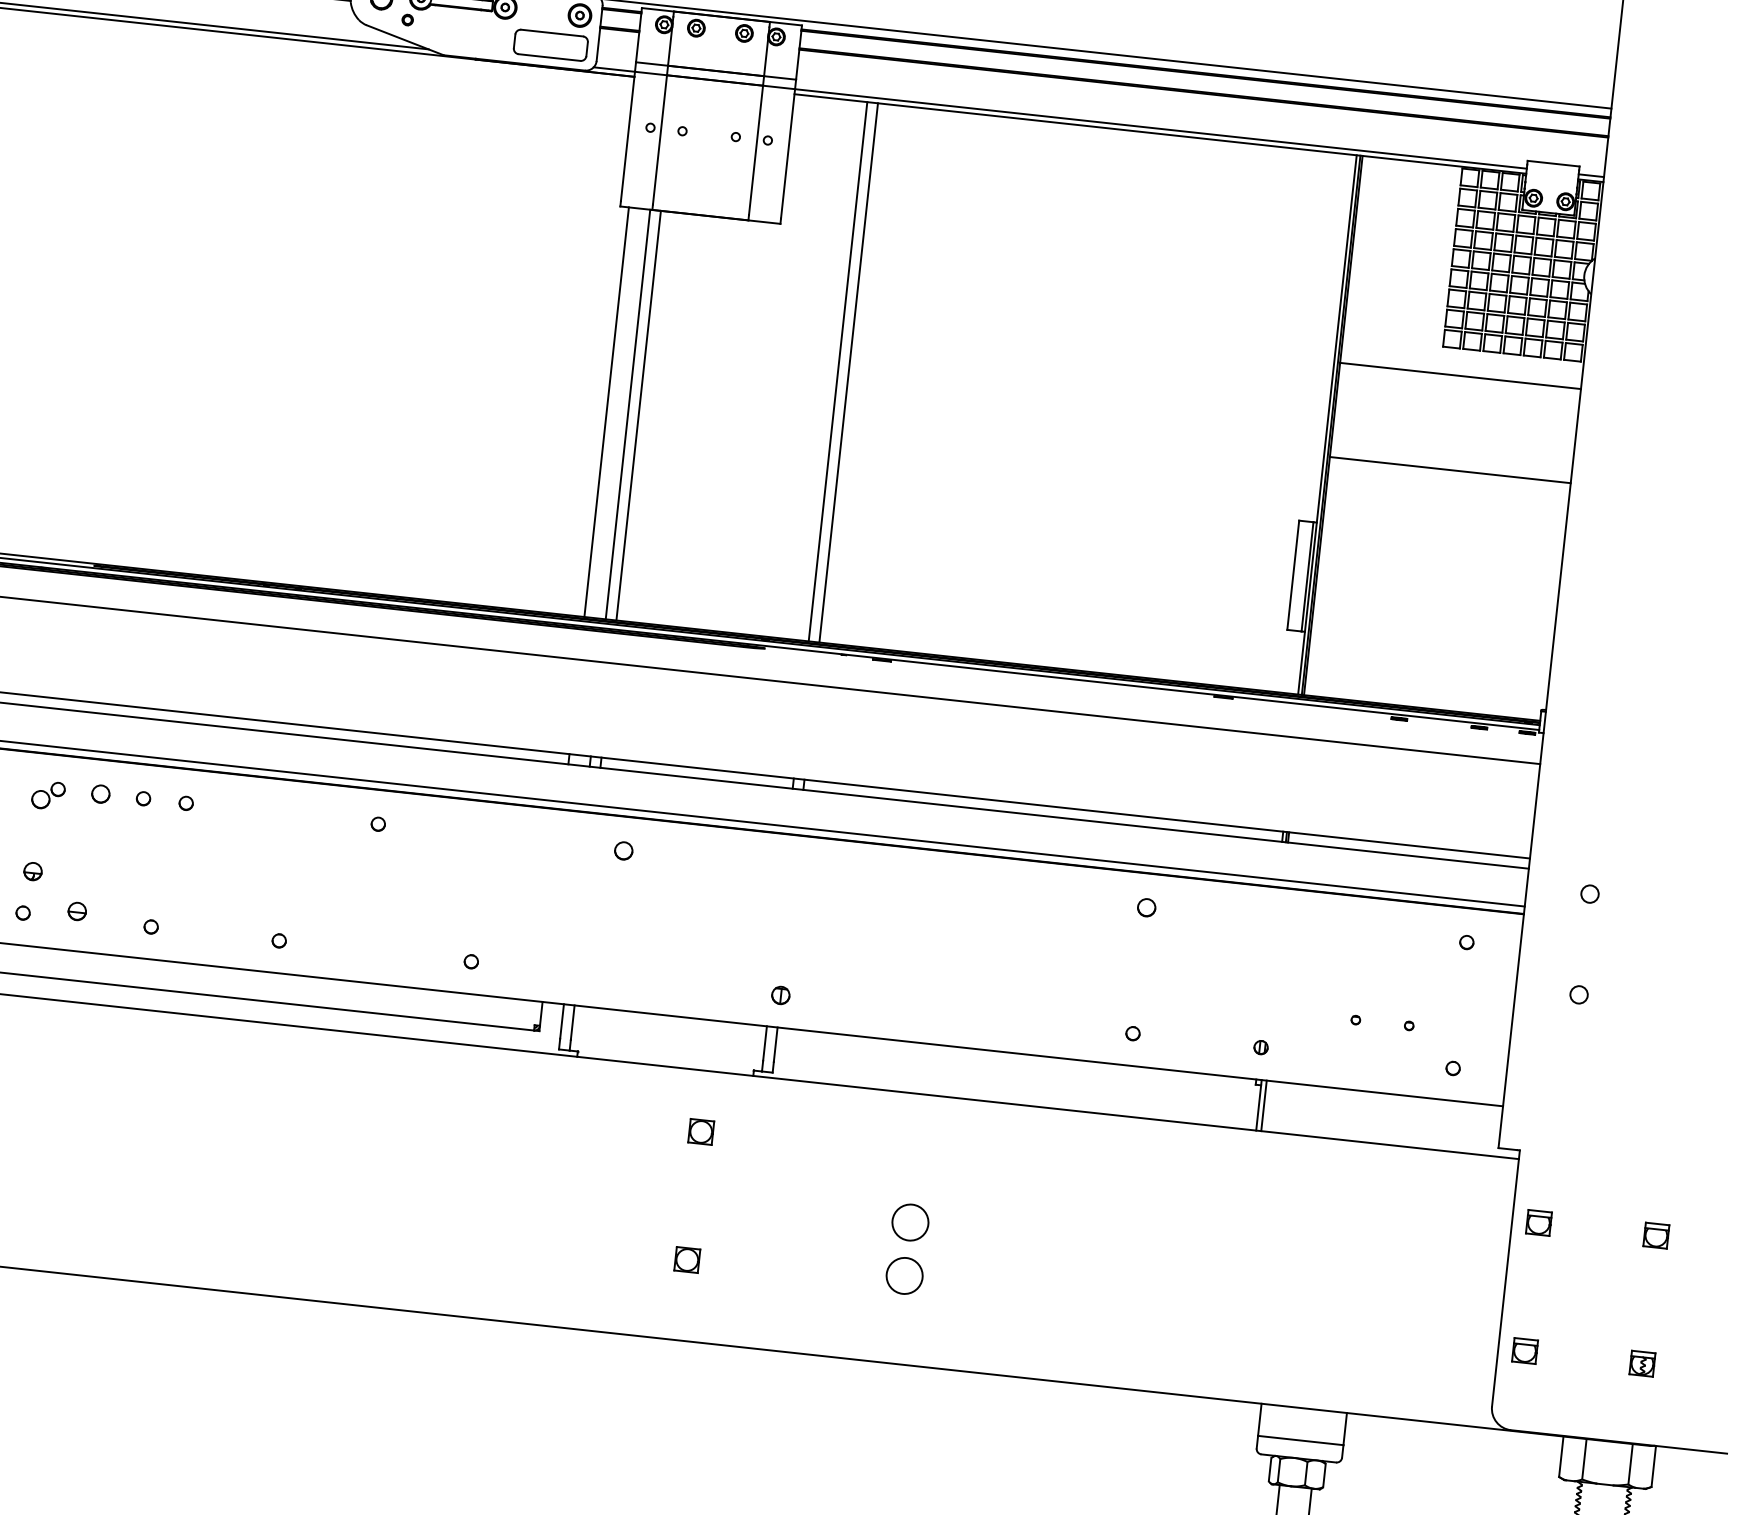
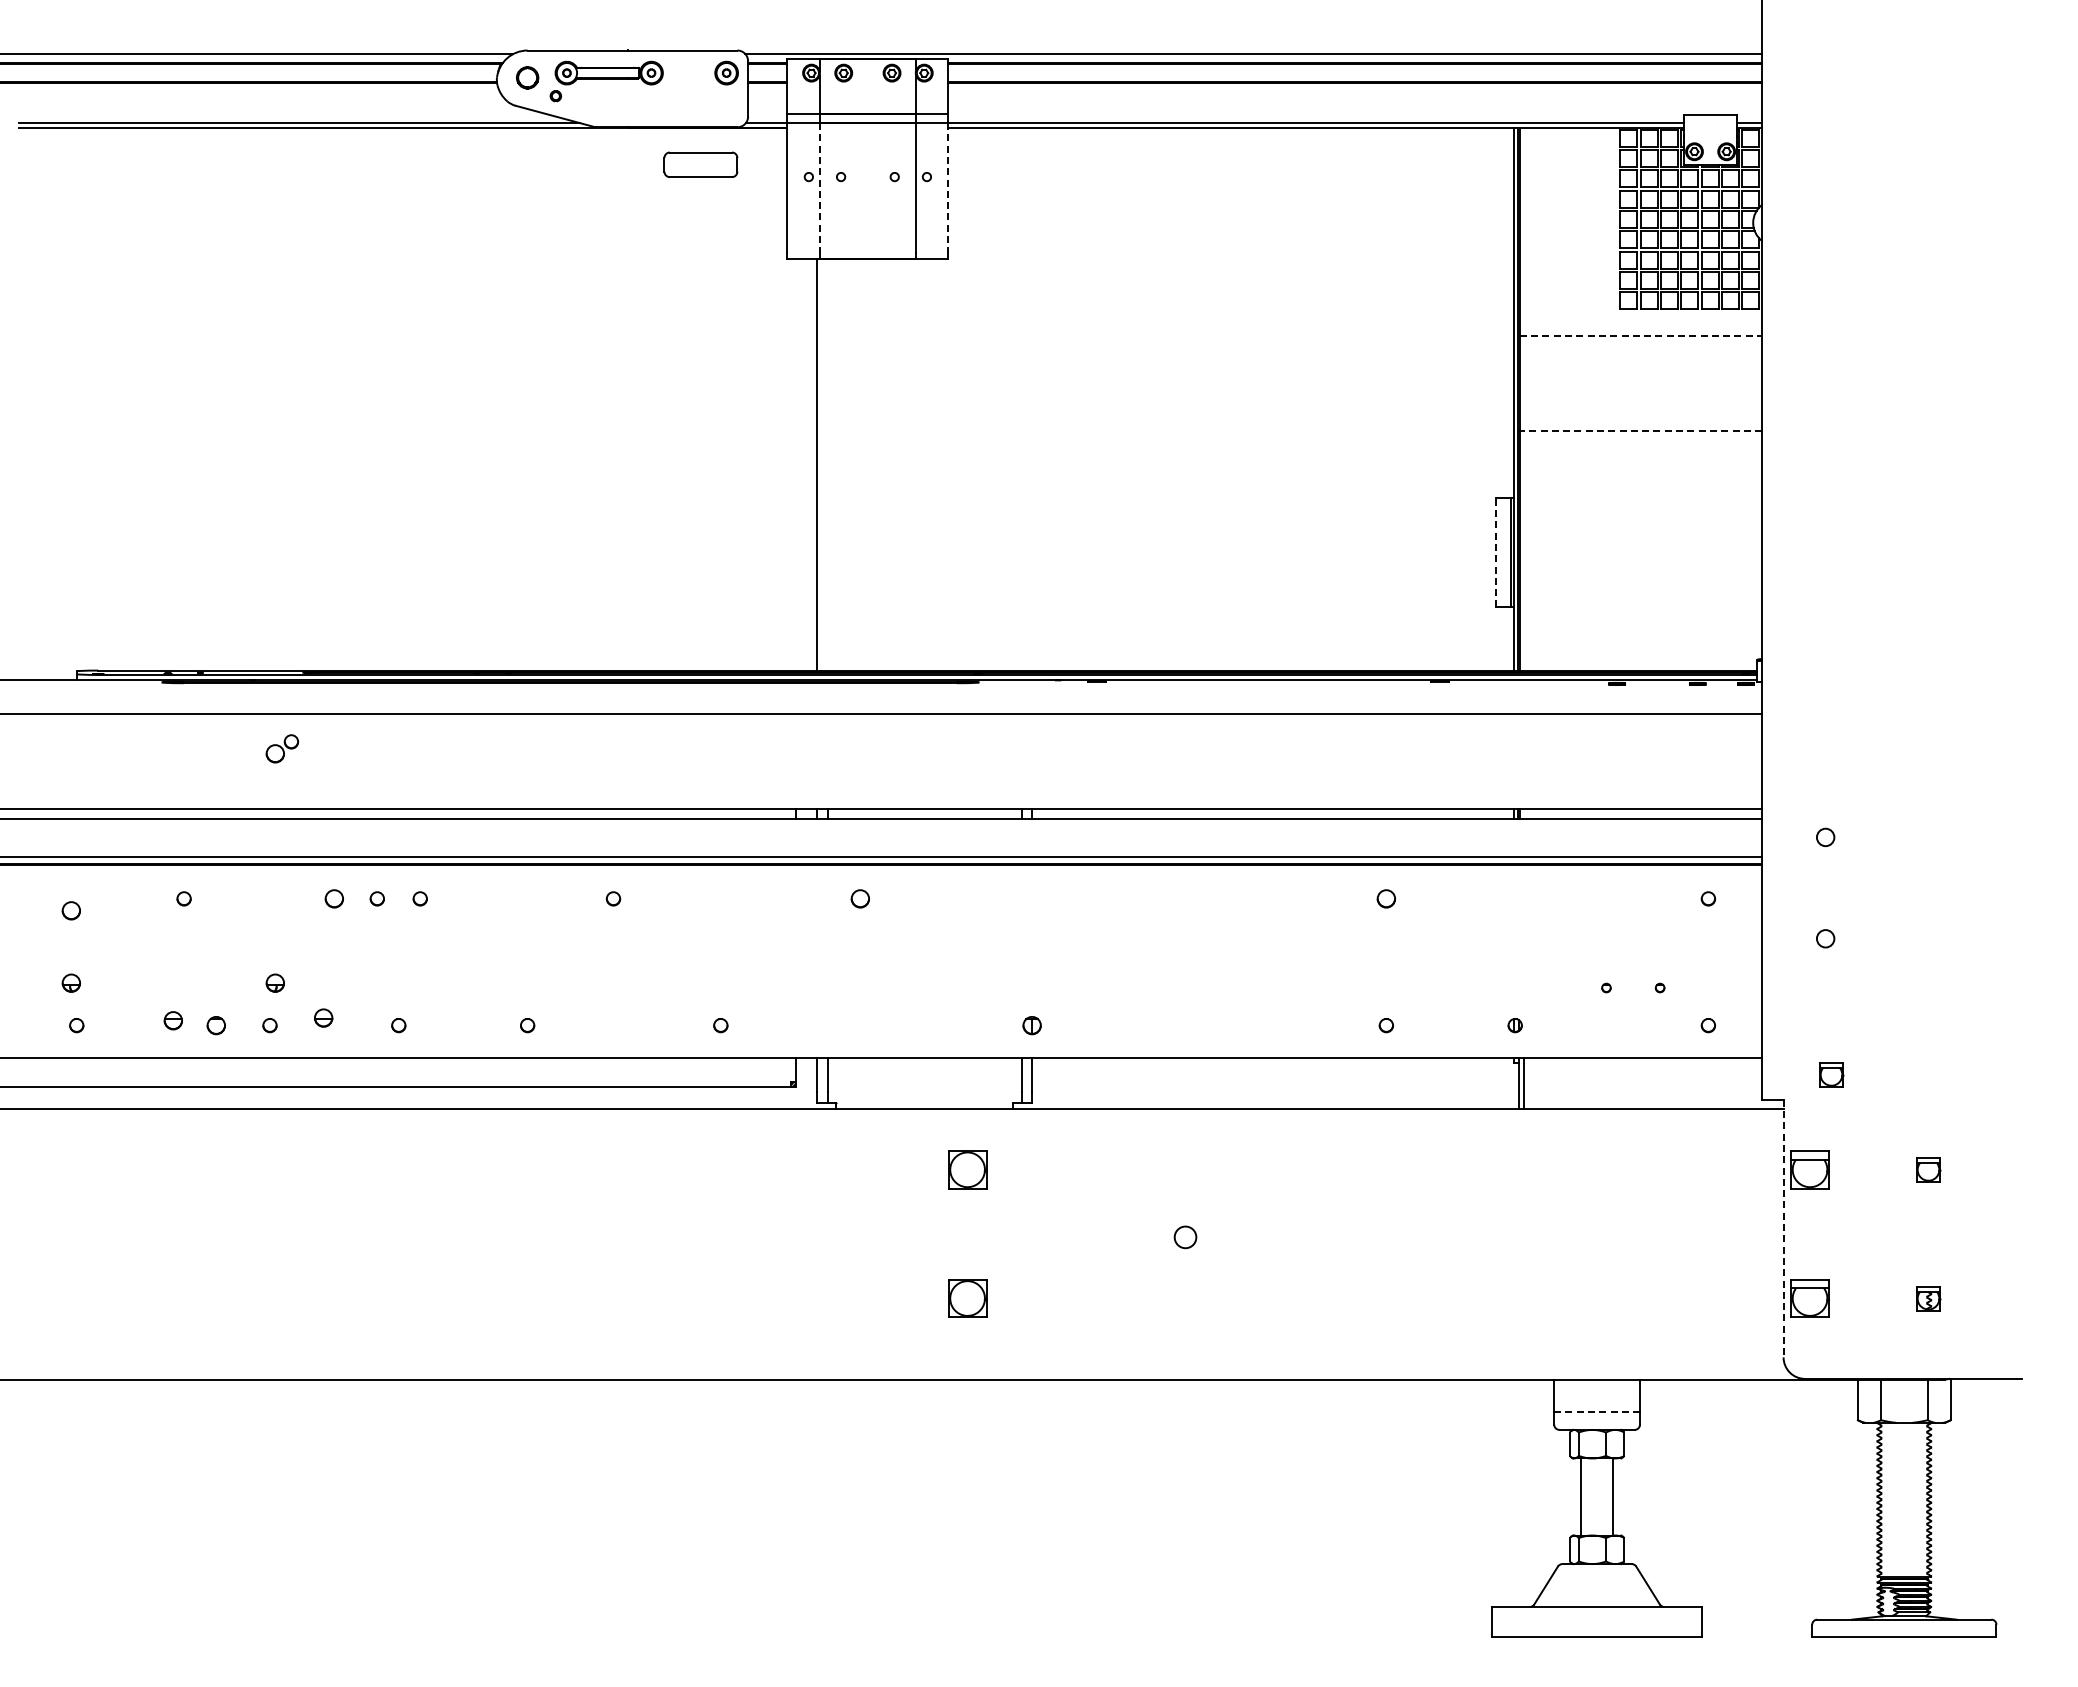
part: (550, 44) -> (700, 164), moved
line: (659, 140) -> (819, 188), solid -> dashed
line: (788, 154) -> (948, 188), solid -> dashed
line: (837, 371) -> (1021, 399), removed
line: (848, 373) -> (1032, 399), removed
line: (1461, 376) -> (1641, 336), solid -> dashed
line: (607, 412) -> (796, 464), removed
line: (638, 415) -> (828, 464), removed
line: (1449, 470) -> (1640, 431), solid -> dashed
line: (1293, 575) -> (1496, 552), solid -> dashed
part: (48, 795) -> (282, 748), moved
part: (1570, 1130) -> (1831, 1074), added
part: (701, 1131) -> (967, 1169), size x1.6
circle: (910, 1222) -> (1185, 1237), size x0.6
part: (1539, 1222) -> (1810, 1169), size x1.6
part: (687, 1259) -> (967, 1298), size x1.6
circle: (904, 1275) -> (1185, 1290), removed
line: (1505, 1278) -> (1783, 1228), solid -> dashed
part: (1525, 1350) -> (1810, 1298), size x1.6
line: (1301, 1440) -> (1597, 1411), solid -> dashed

